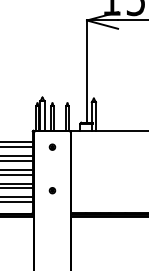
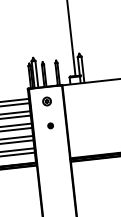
part: (52, 146) -> (46, 100), size x1.6
part: (52, 190) -> (50, 125), moved

